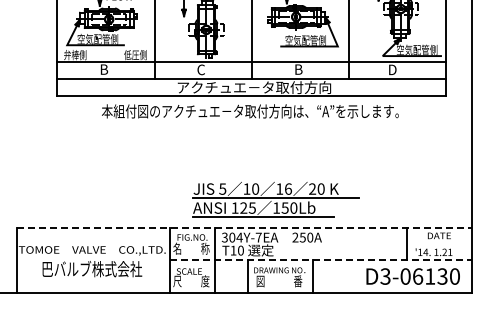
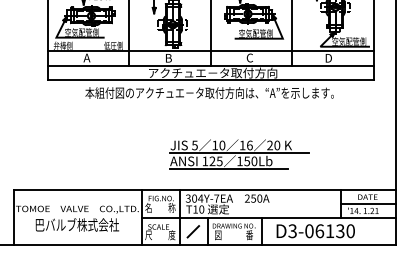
text: (103, 69) -> (86, 57), B -> A
text: (201, 69) -> (168, 57), C -> B
text: (298, 69) -> (249, 57), B -> C
part: (275, 199) -> (239, 154), moved
line: (244, 227) -> (204, 190), dashed -> solid
line: (439, 244) -> (367, 204), added
line: (321, 260) -> (269, 217), dashed -> solid
line: (230, 276) -> (193, 231), added
text: (412, 276) -> (315, 231), moved

